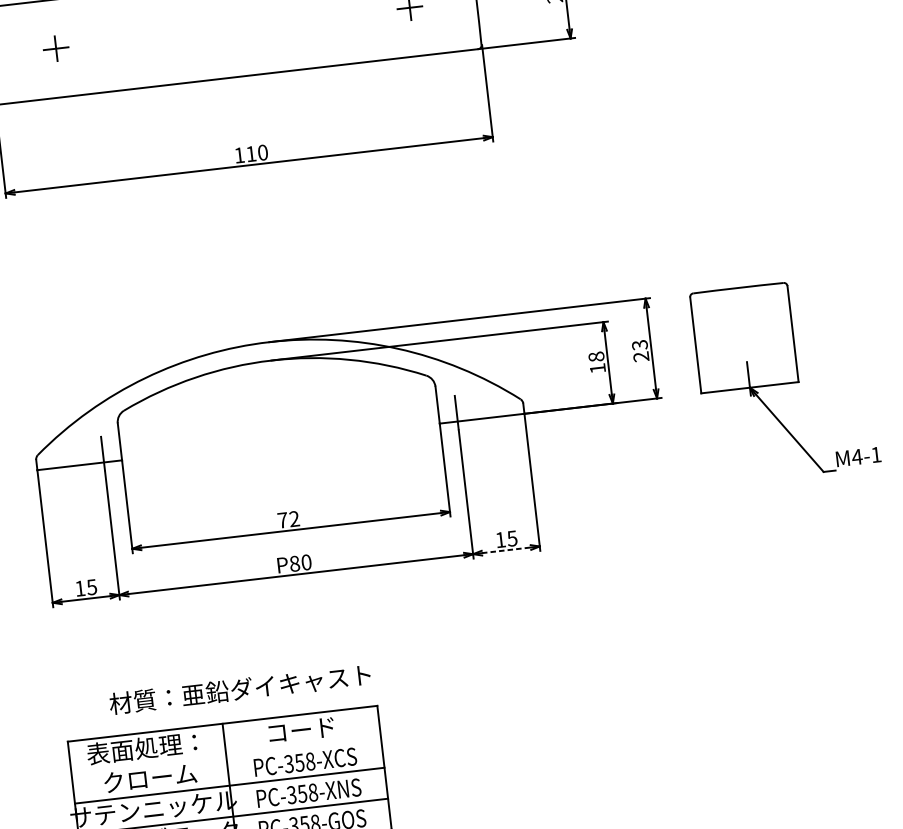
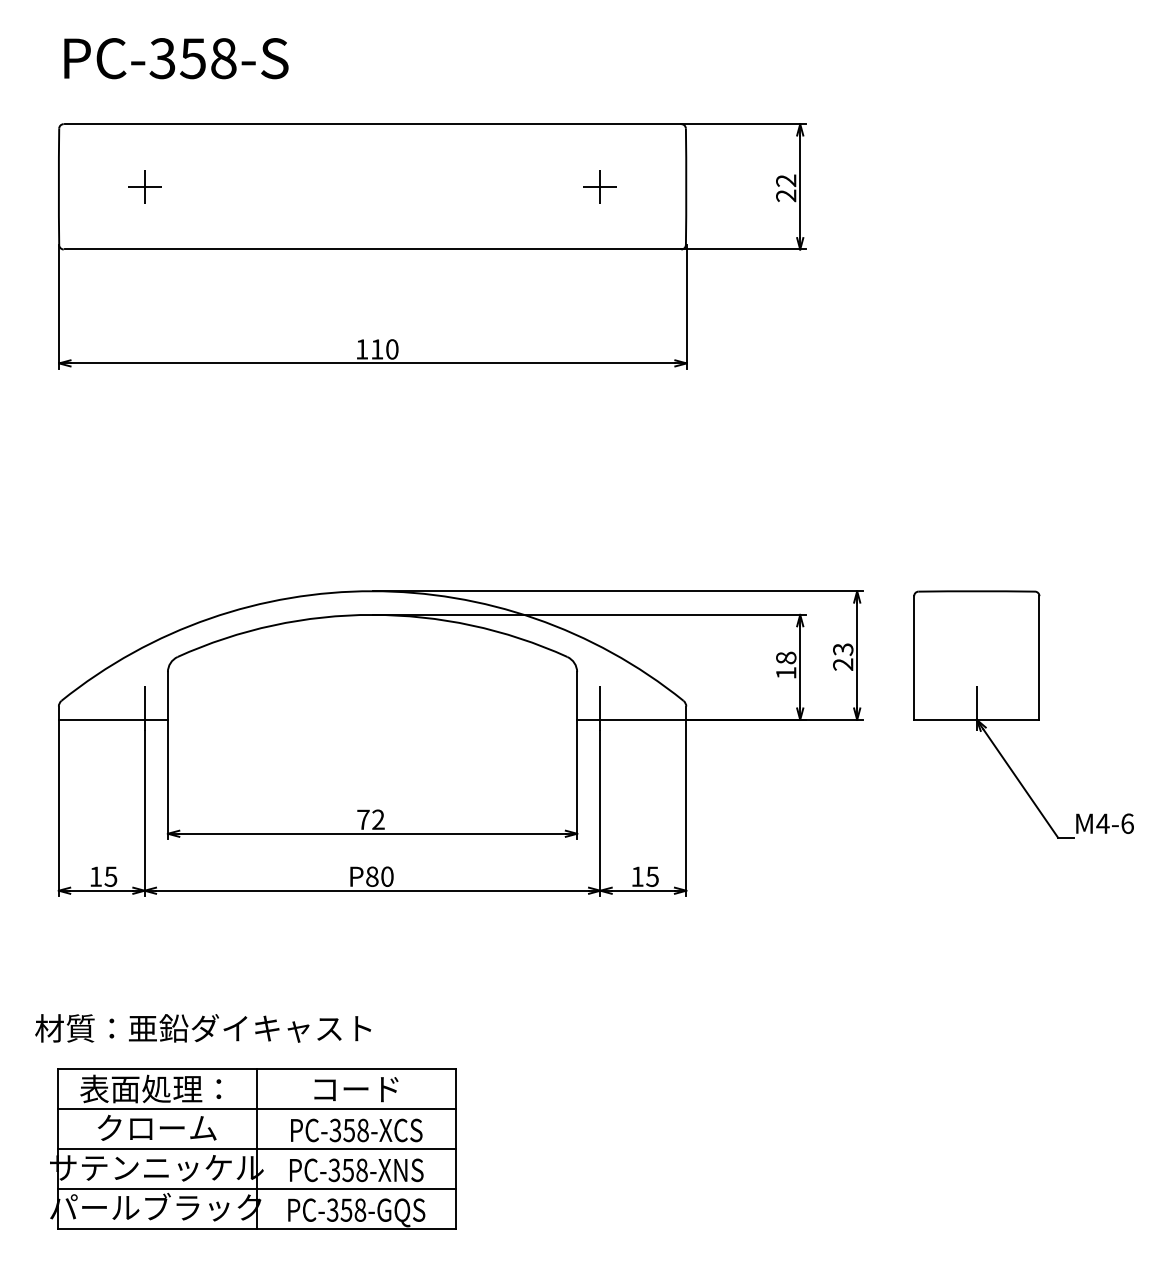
text: (876, 454) -> (1127, 823), M4-1 -> M4-6
line: (506, 550) -> (643, 890), dashed -> solid
text: (240, 689) -> (203, 1028), moved
line: (225, 754) -> (256, 1109), added

